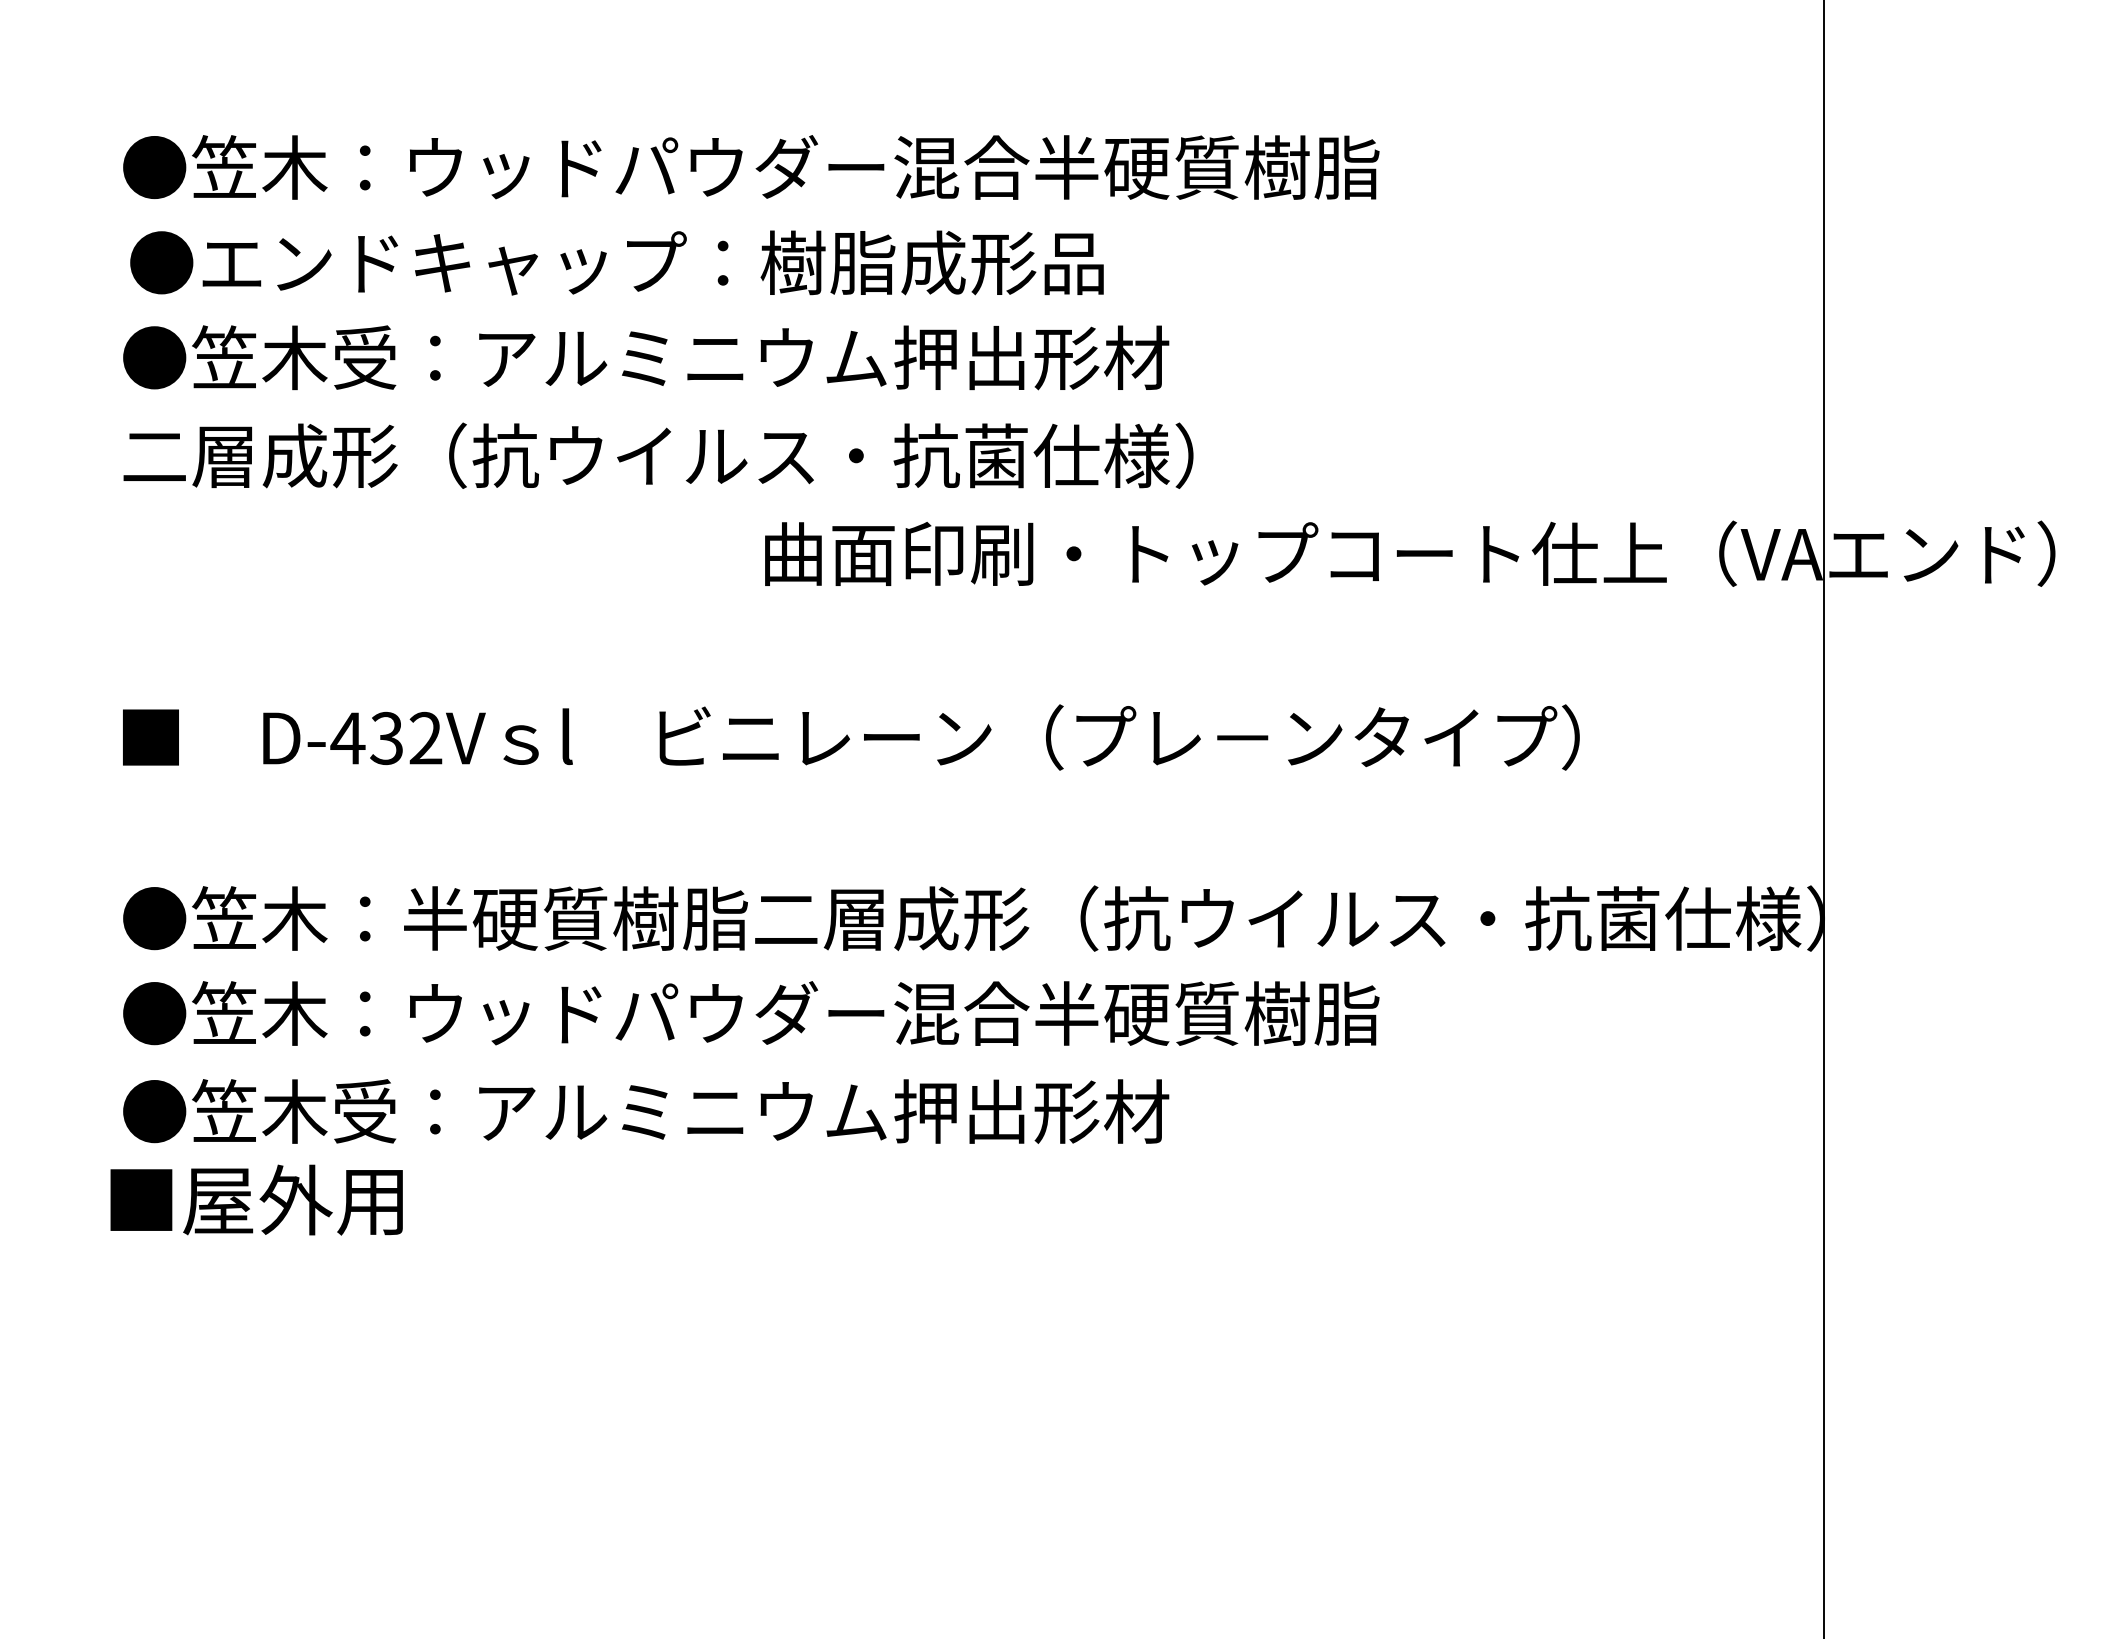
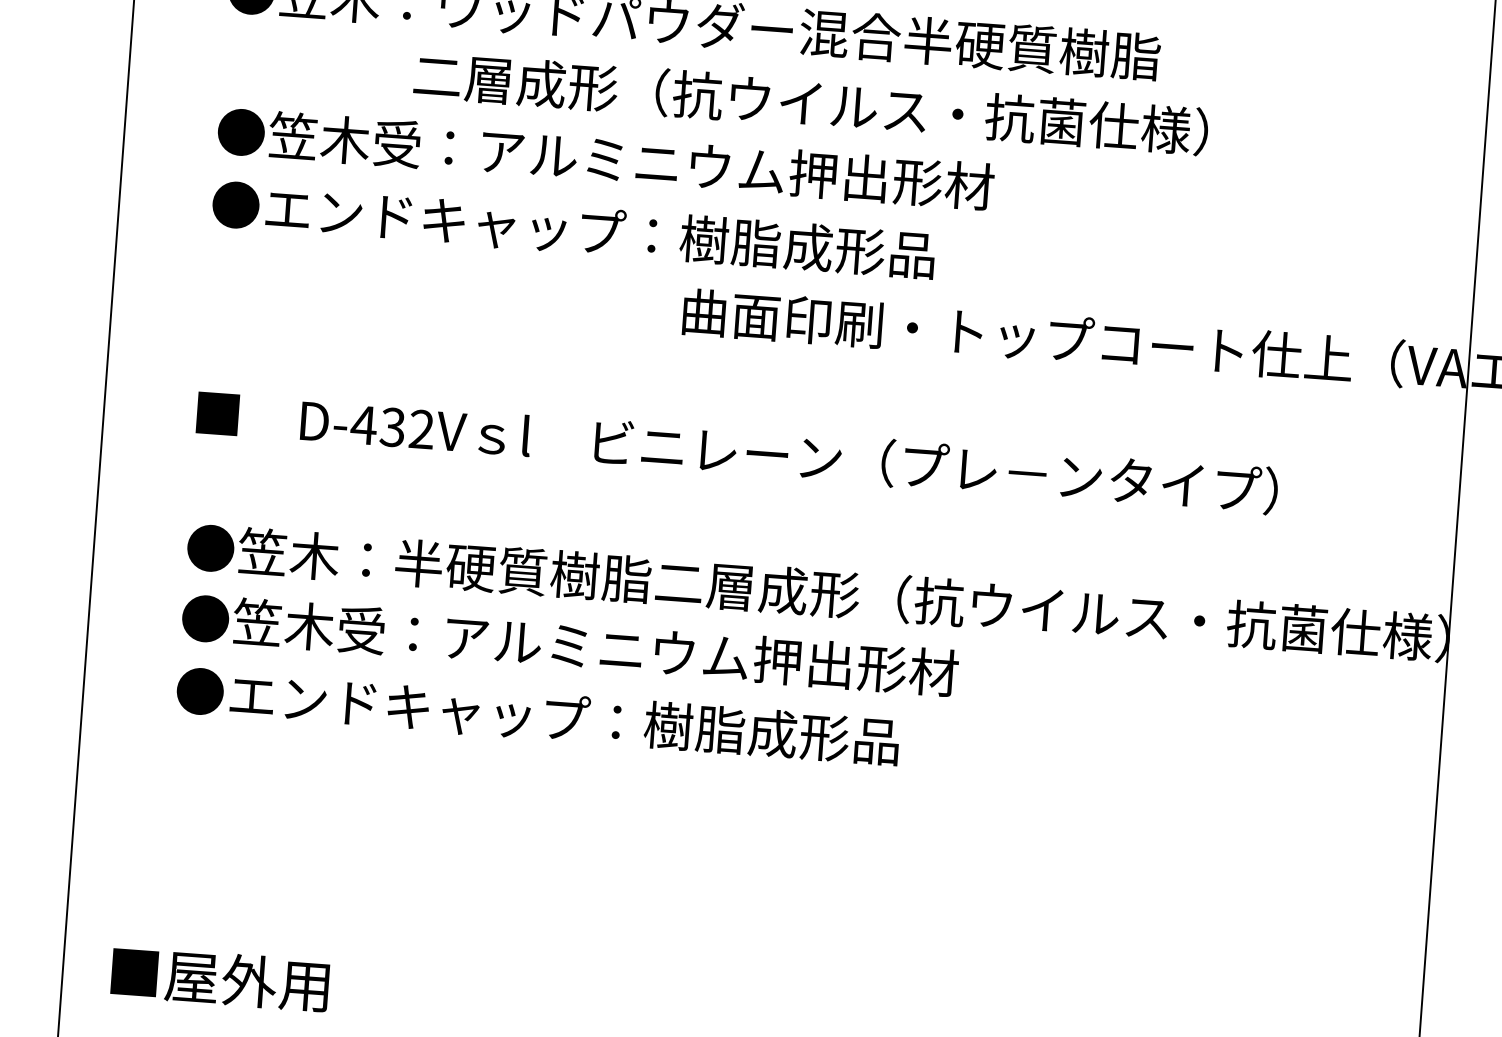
text: (790, 262) -> (718, 96), ●エンドキャップ：樹脂成形品 -> 二層成形（抗ウイルス・抗菌仕様）
text: (658, 455) -> (609, 232), 二層成形（抗ウイルス・抗菌仕様） -> ●エンドキャップ：樹脂成形品
text: (856, 1013) -> (726, 656), ●笠木：ウッドパウダー混合半硬質樹脂 -> ●笠木受：アルミニウム押出形材
text: (680, 1111) -> (590, 720), ●笠木受：アルミニウム押出形材 -> ●エンドキャップ：樹脂成形品
text: (256, 1199) -> (220, 978), moved

